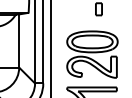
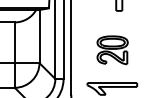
part: (92, 54) -> (112, 50), size x0.6

